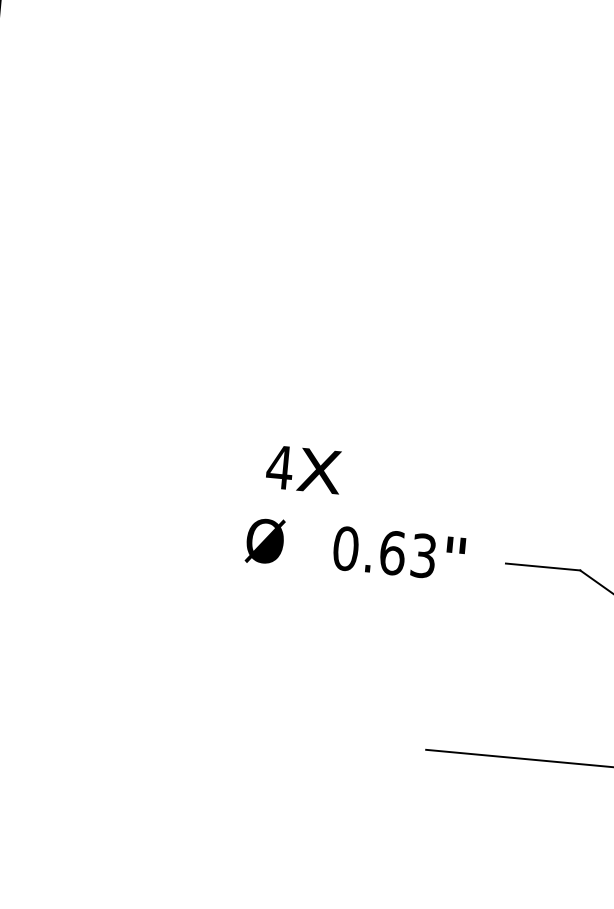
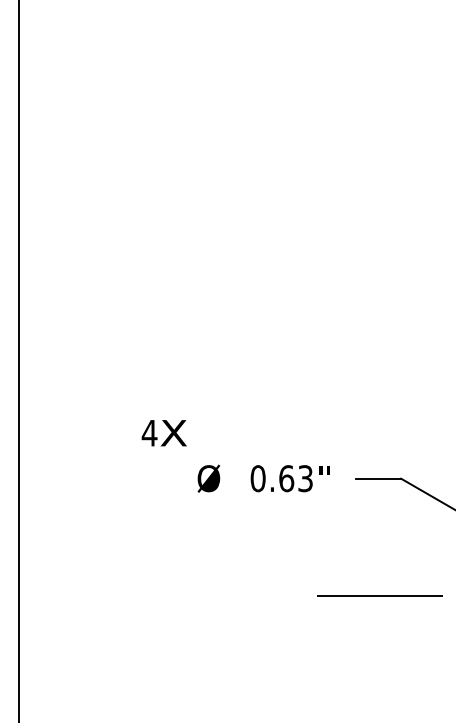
text: (302, 469) -> (163, 433), moved

